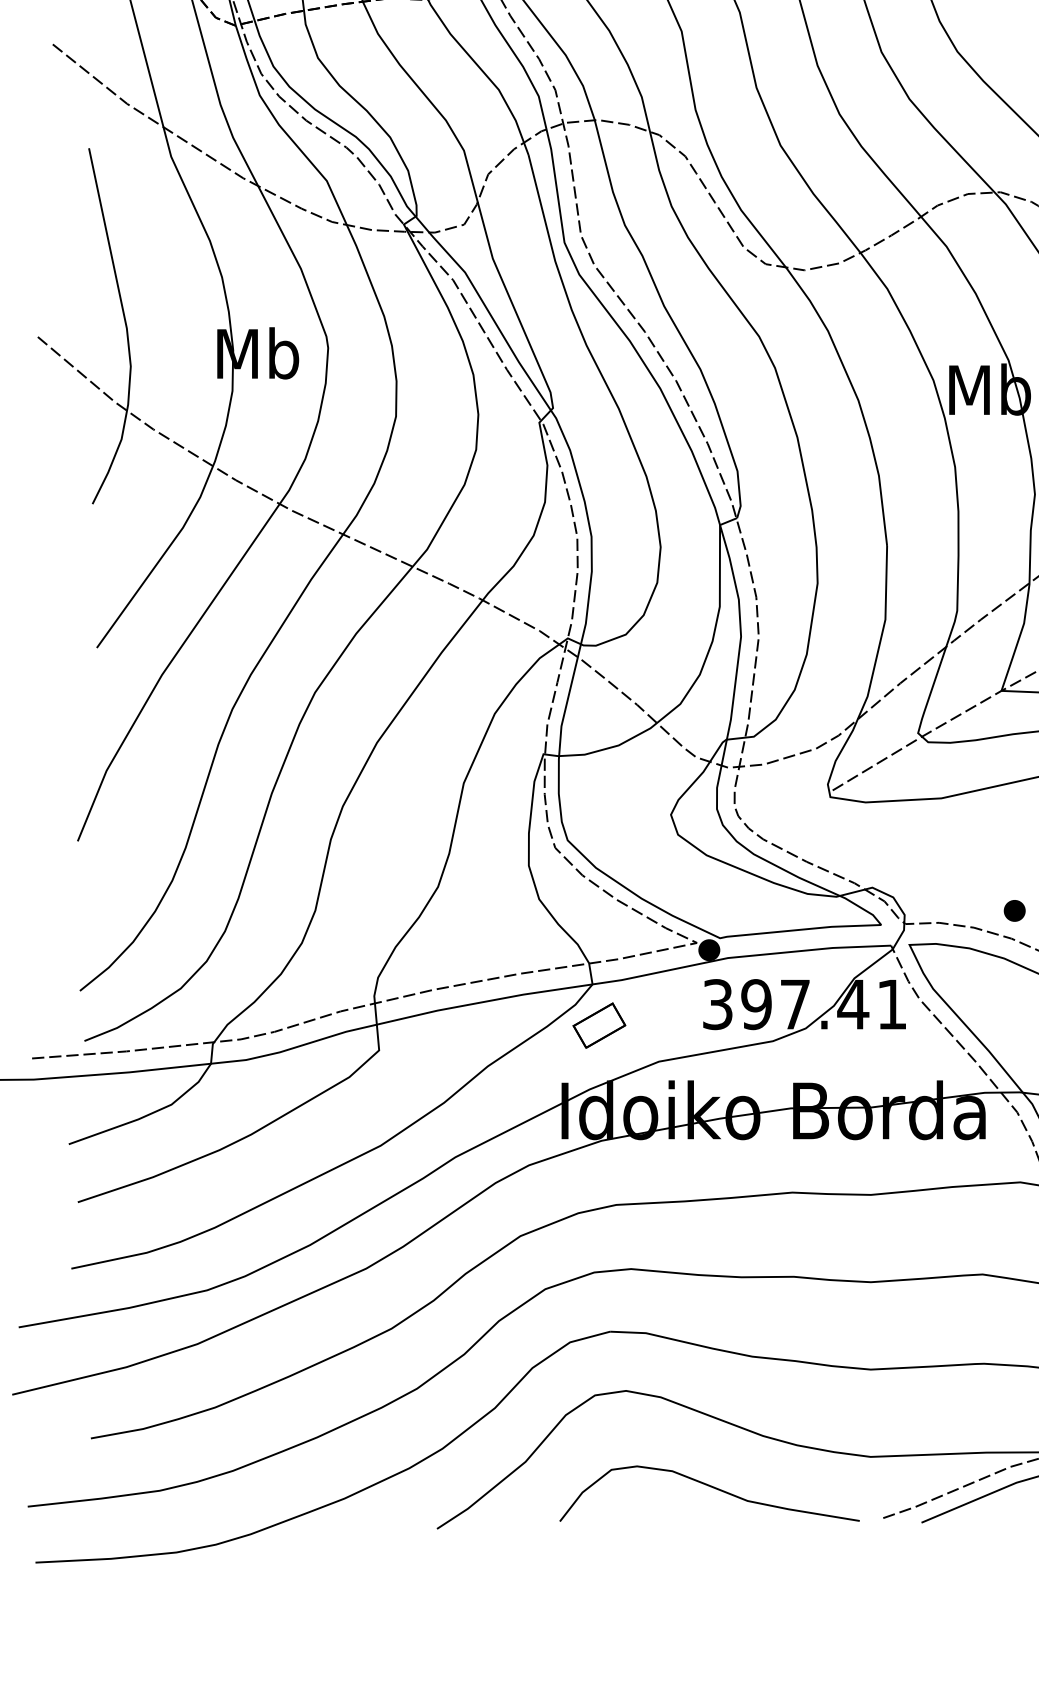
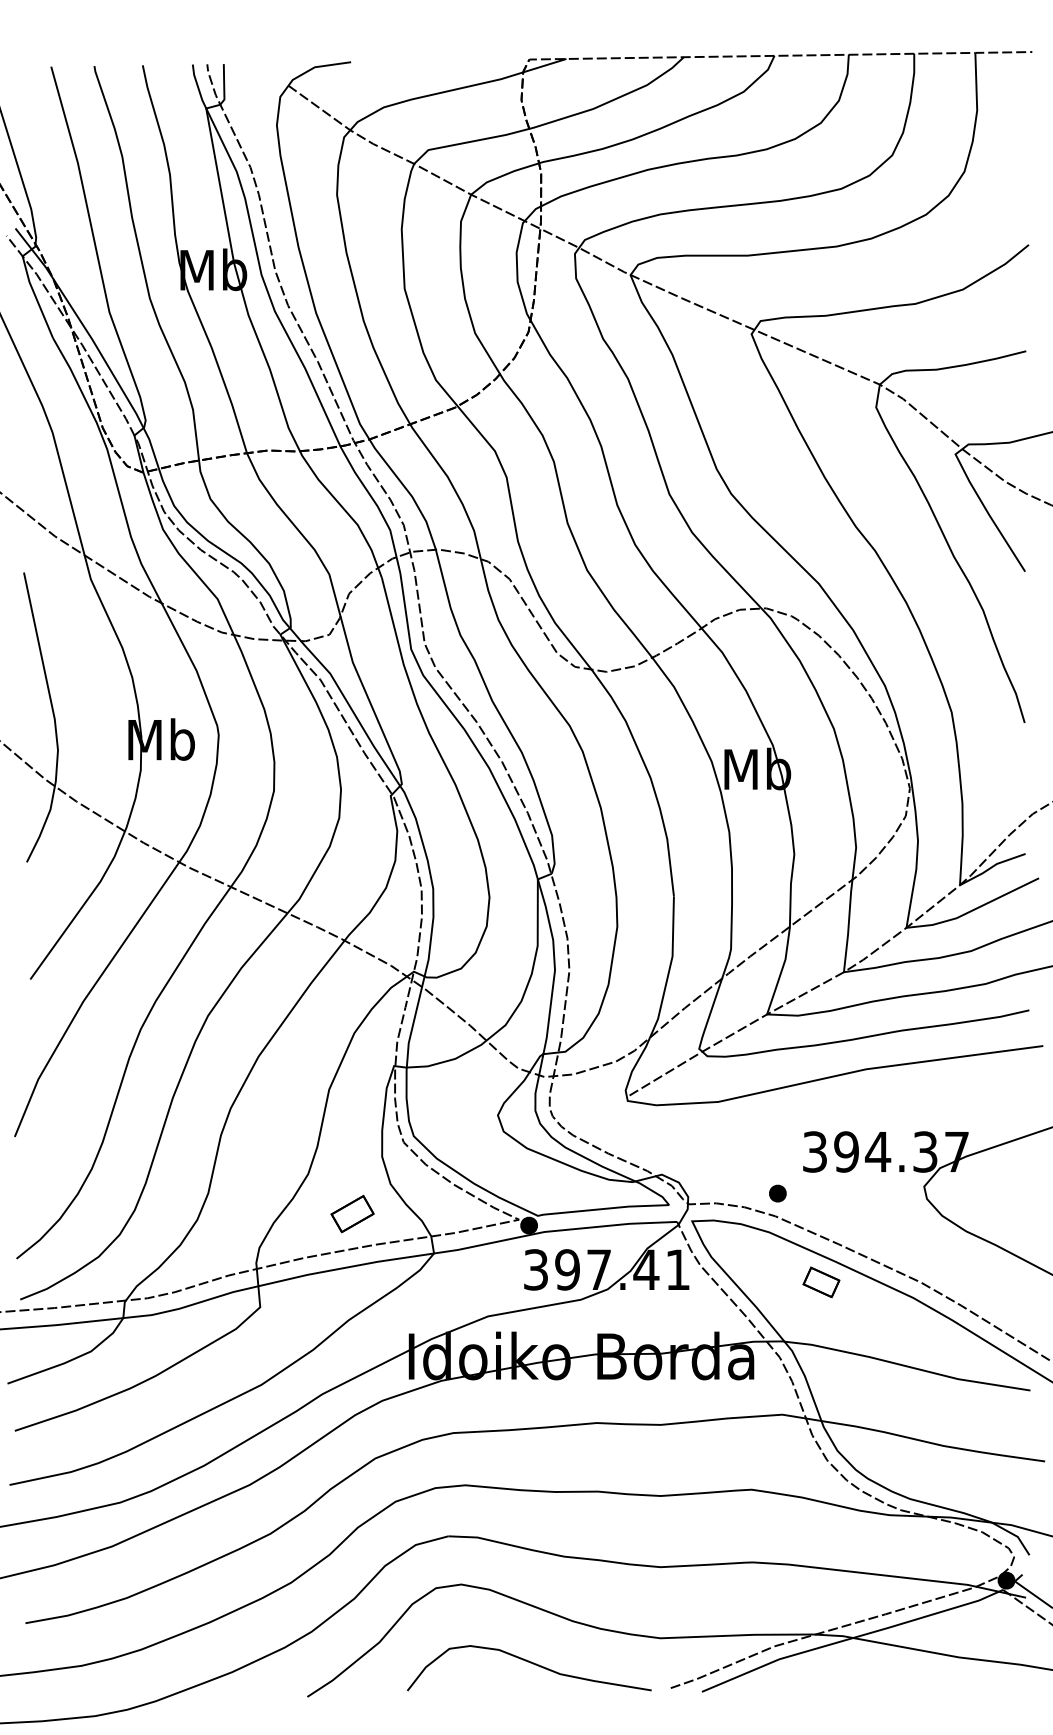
part: (599, 1026) -> (352, 1214), moved

